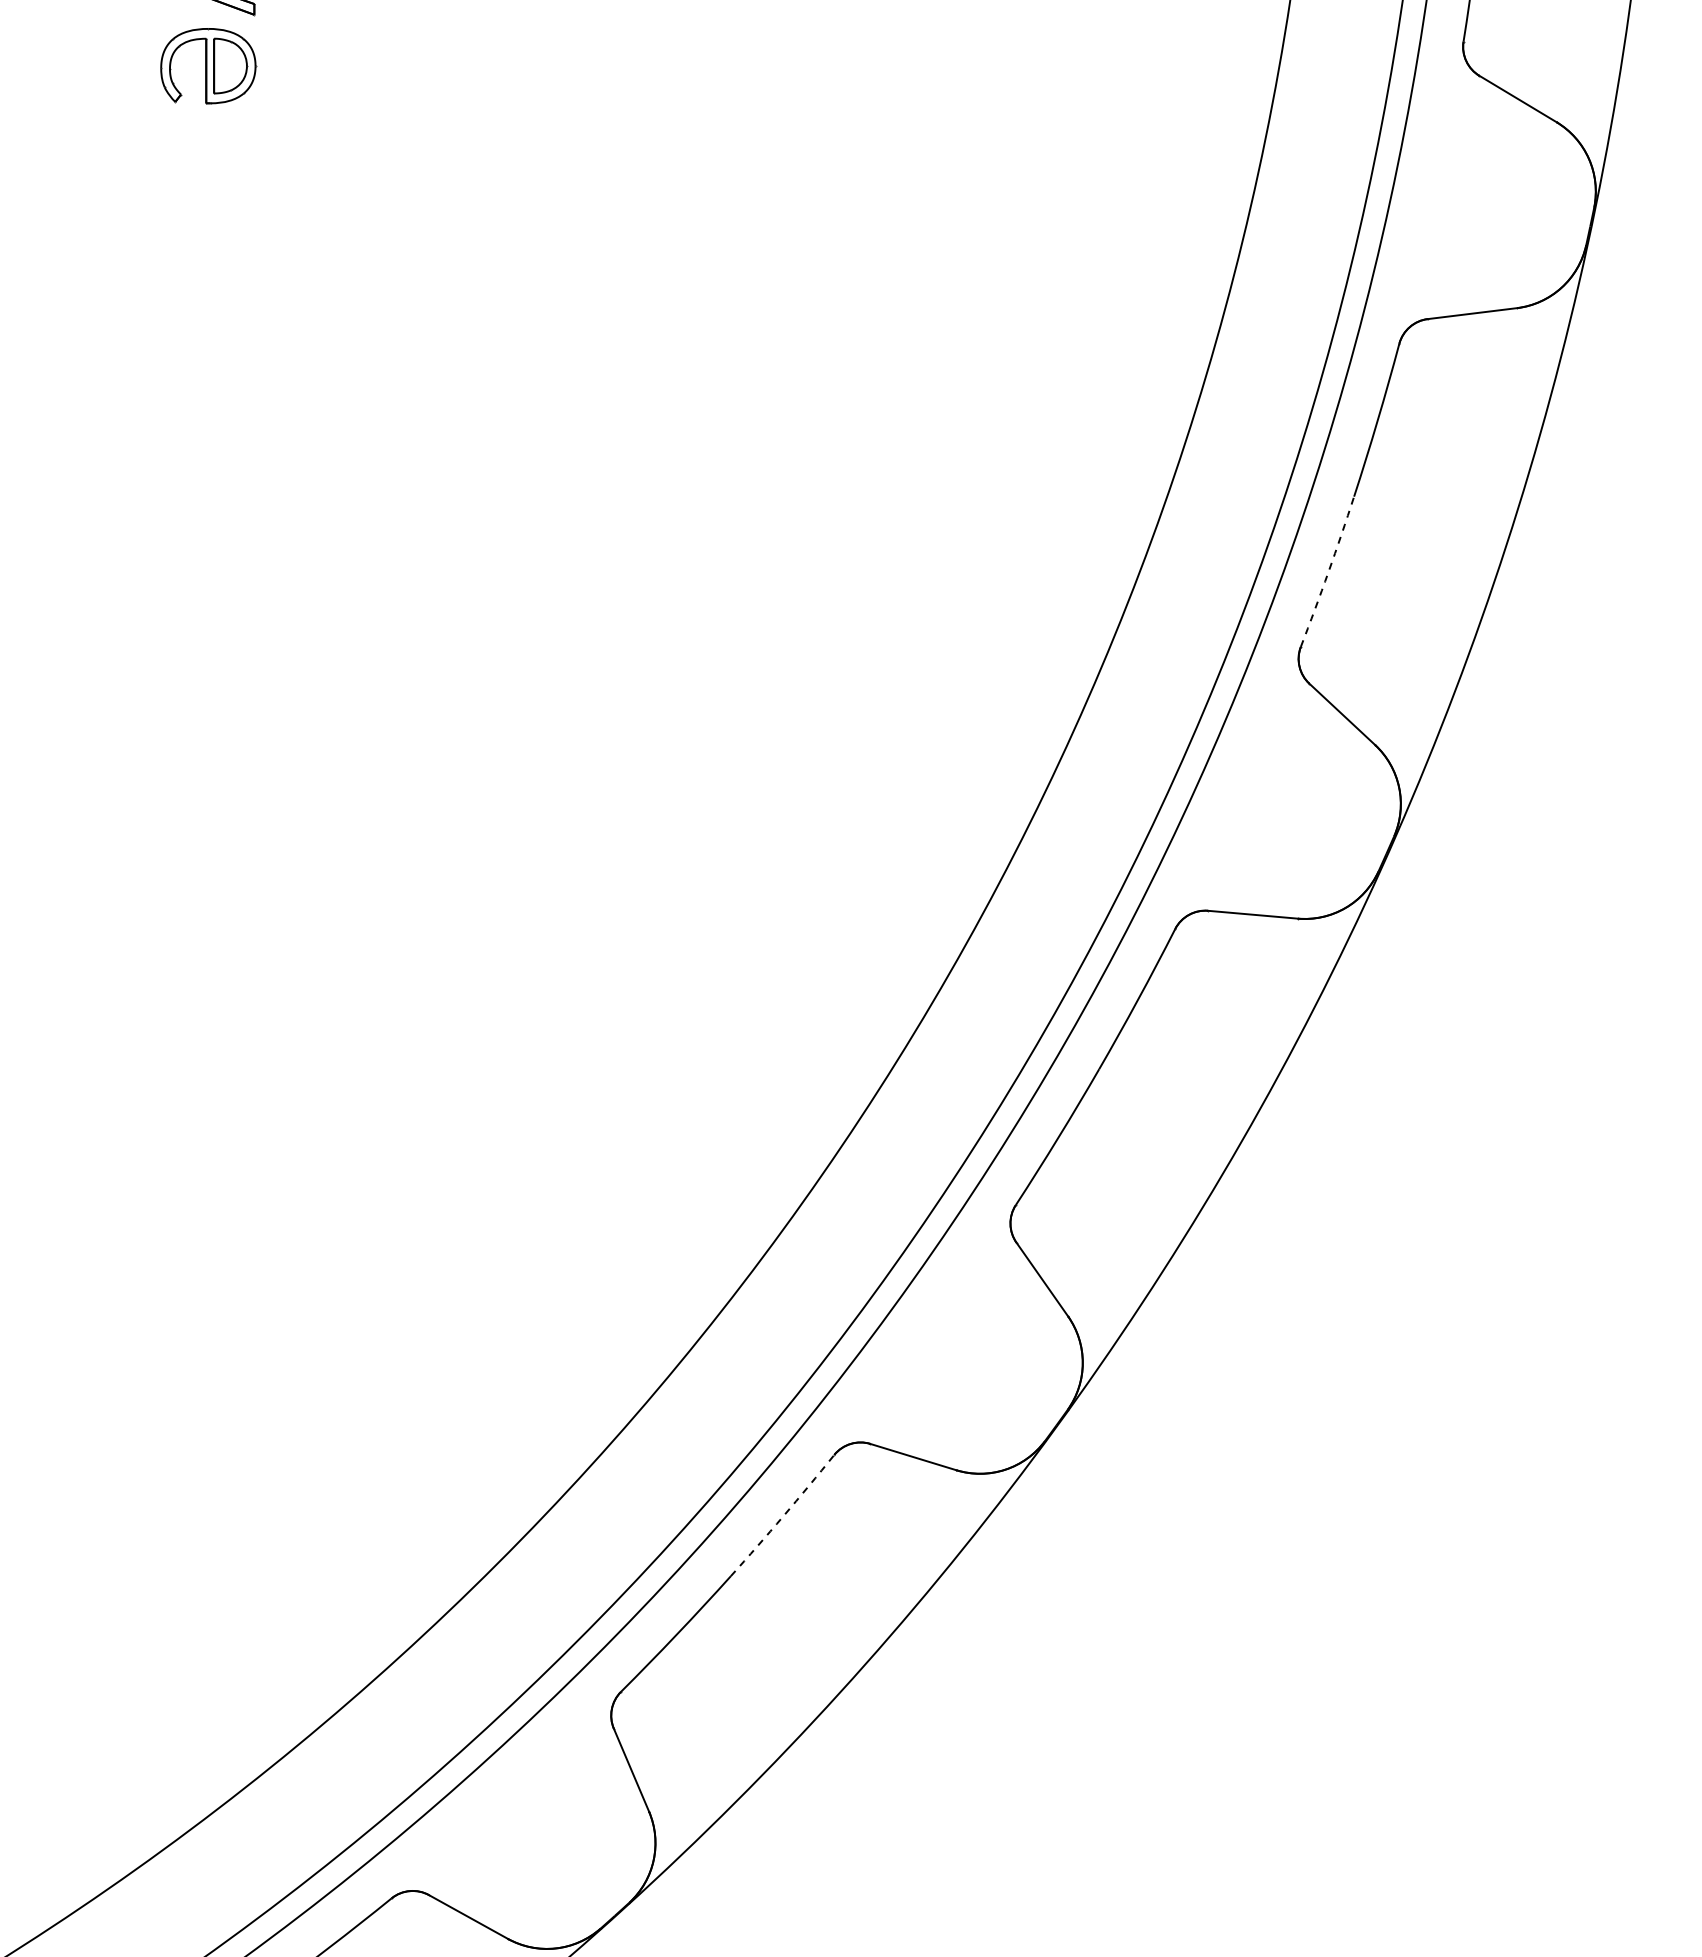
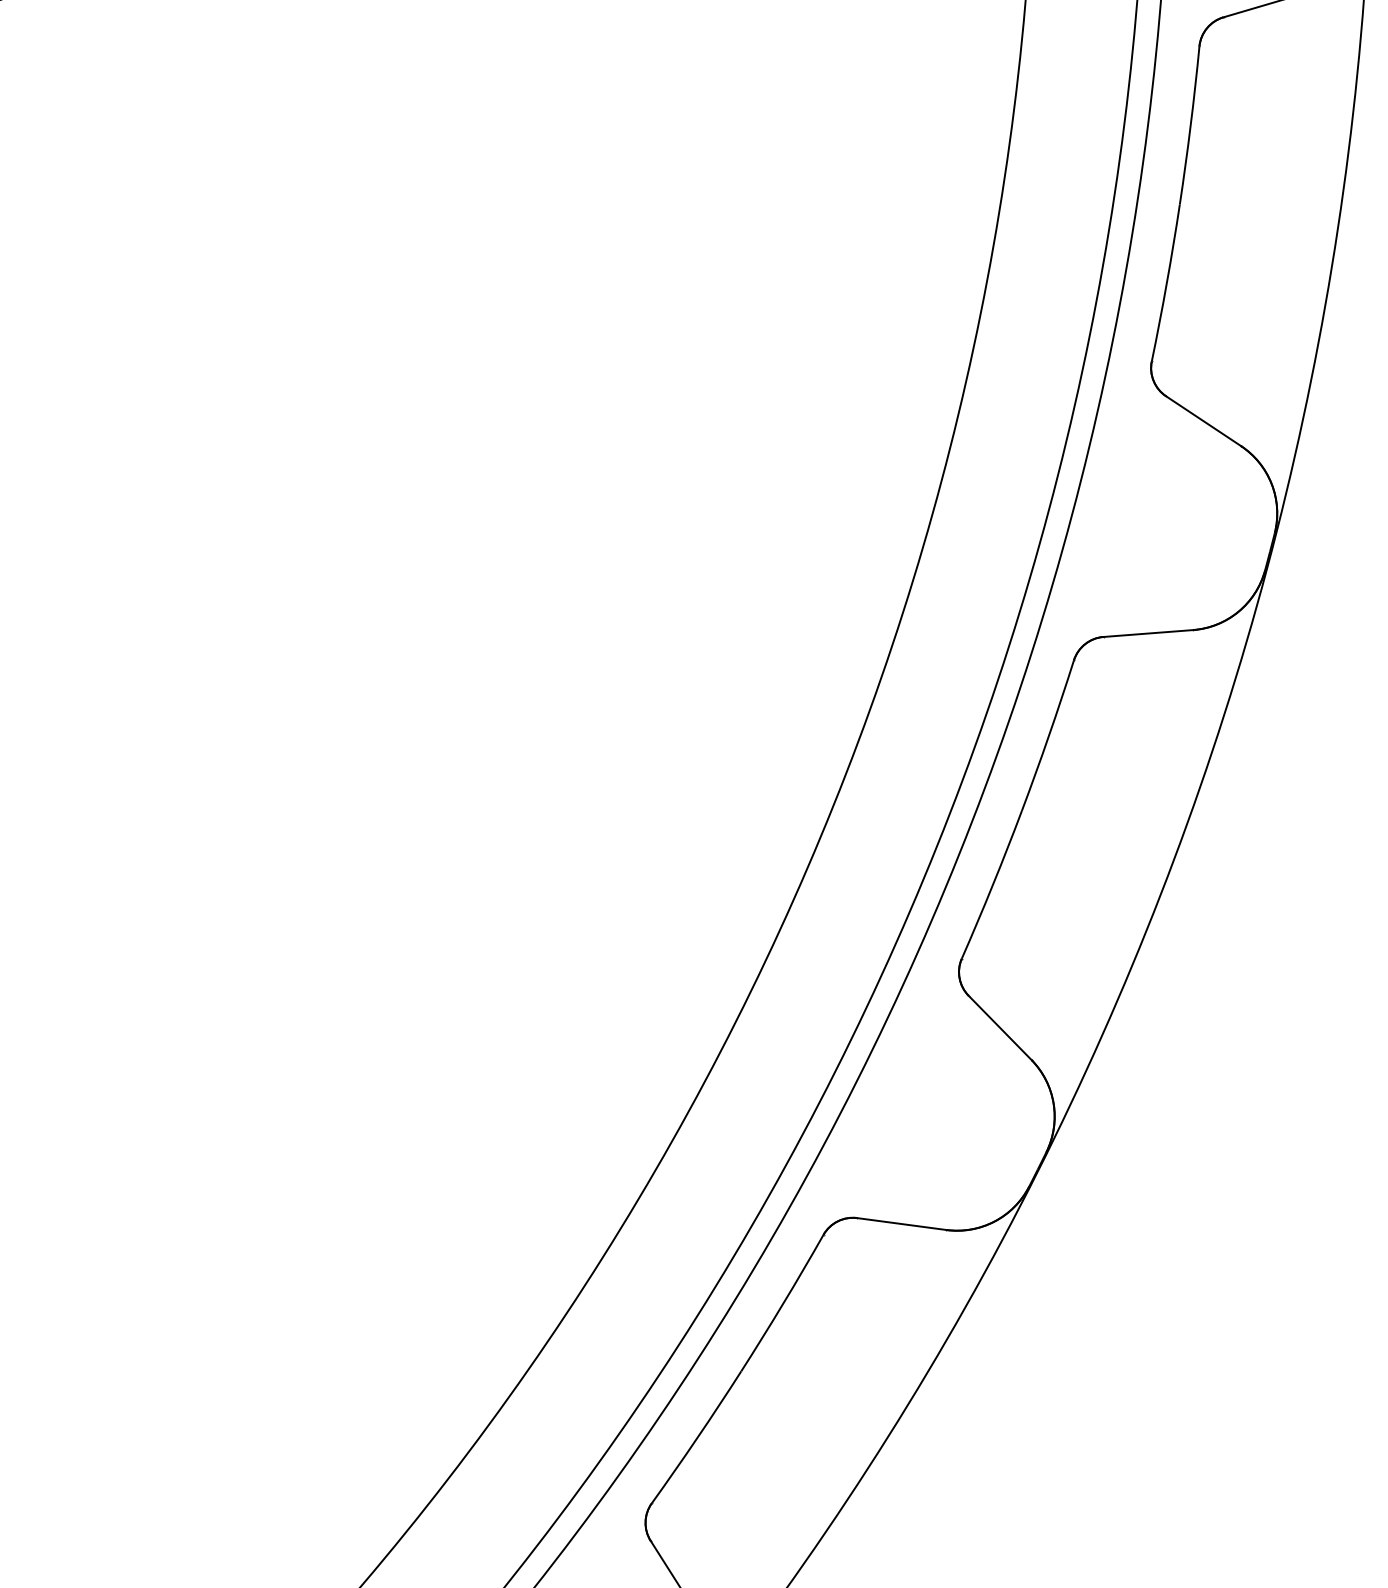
arc: (1328, 572) -> (1166, 283), dashed -> solid
arc: (783, 1516) -> (783, 1303), dashed -> solid

